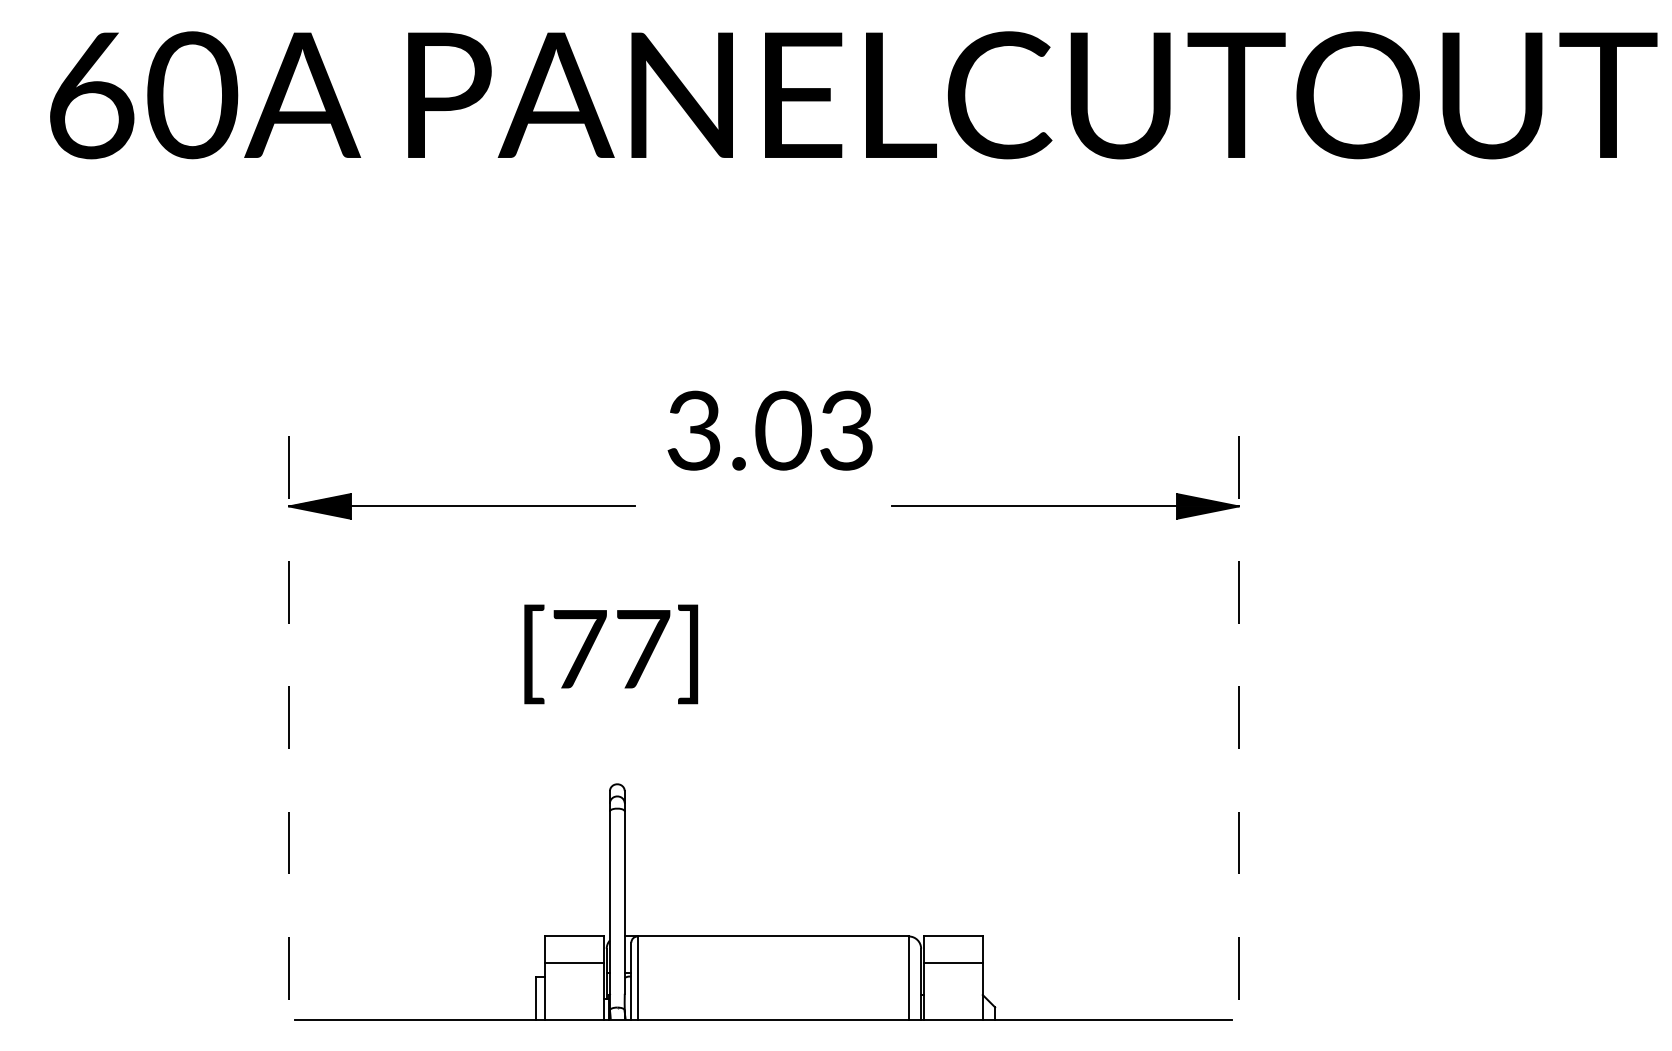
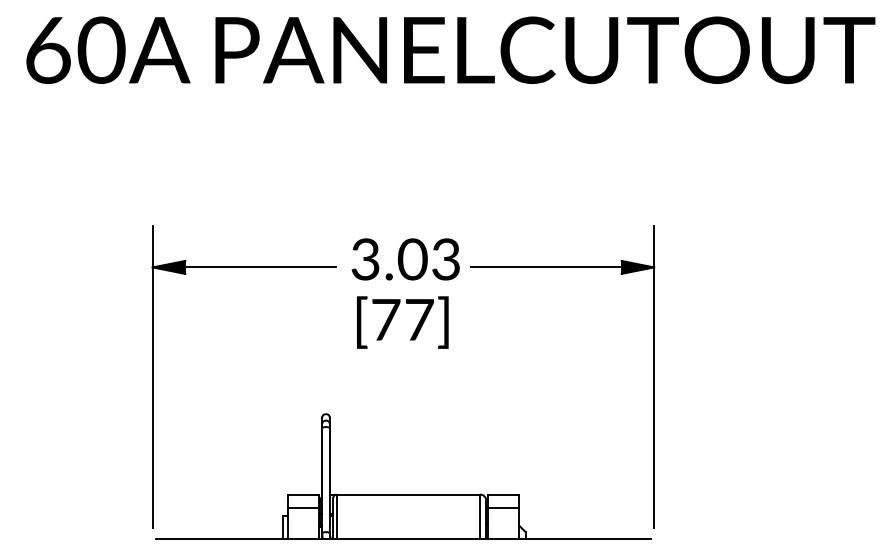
text: (769, 430) -> (405, 259), moved
text: (610, 654) -> (402, 322), moved
line: (288, 714) -> (152, 377), dashed -> solid
line: (1239, 714) -> (654, 377), dashed -> solid

